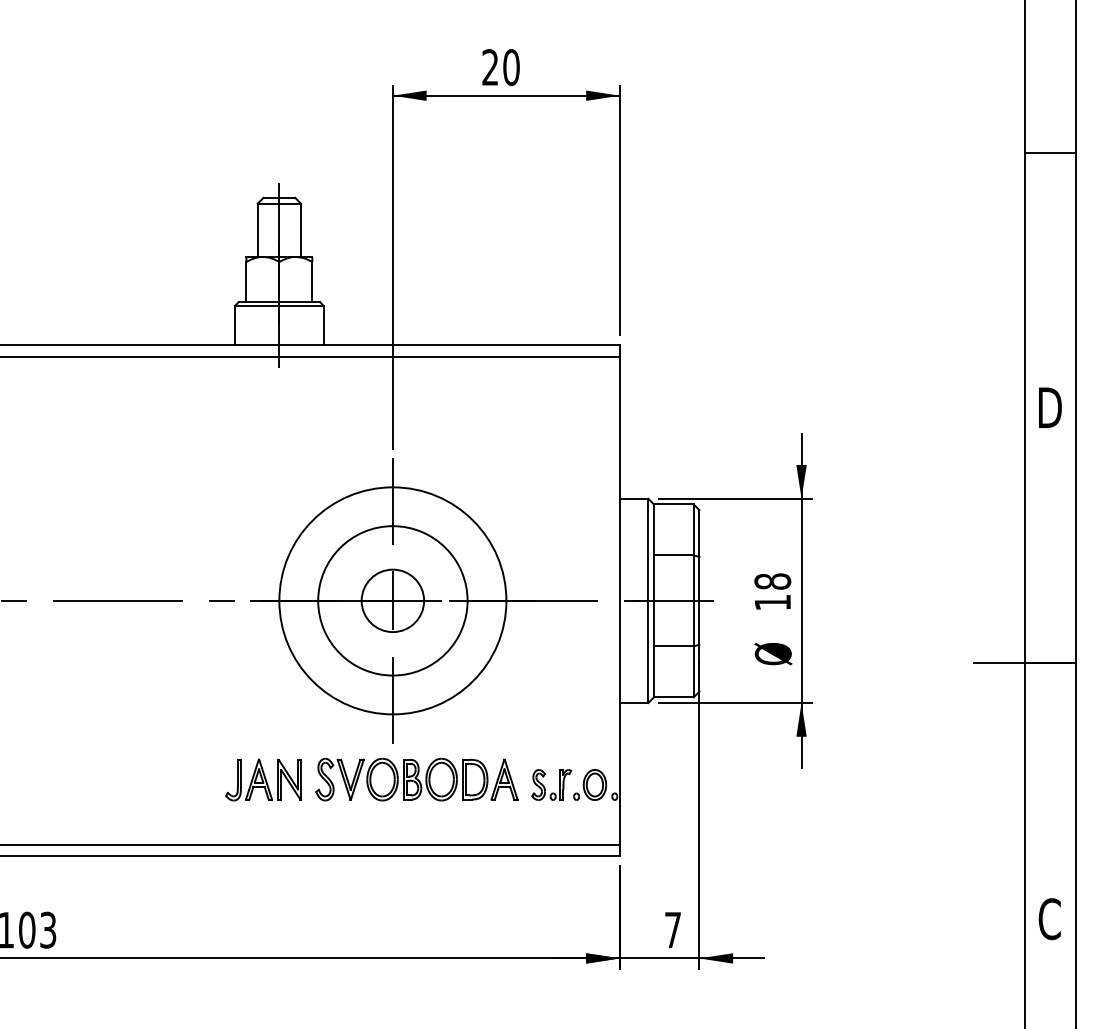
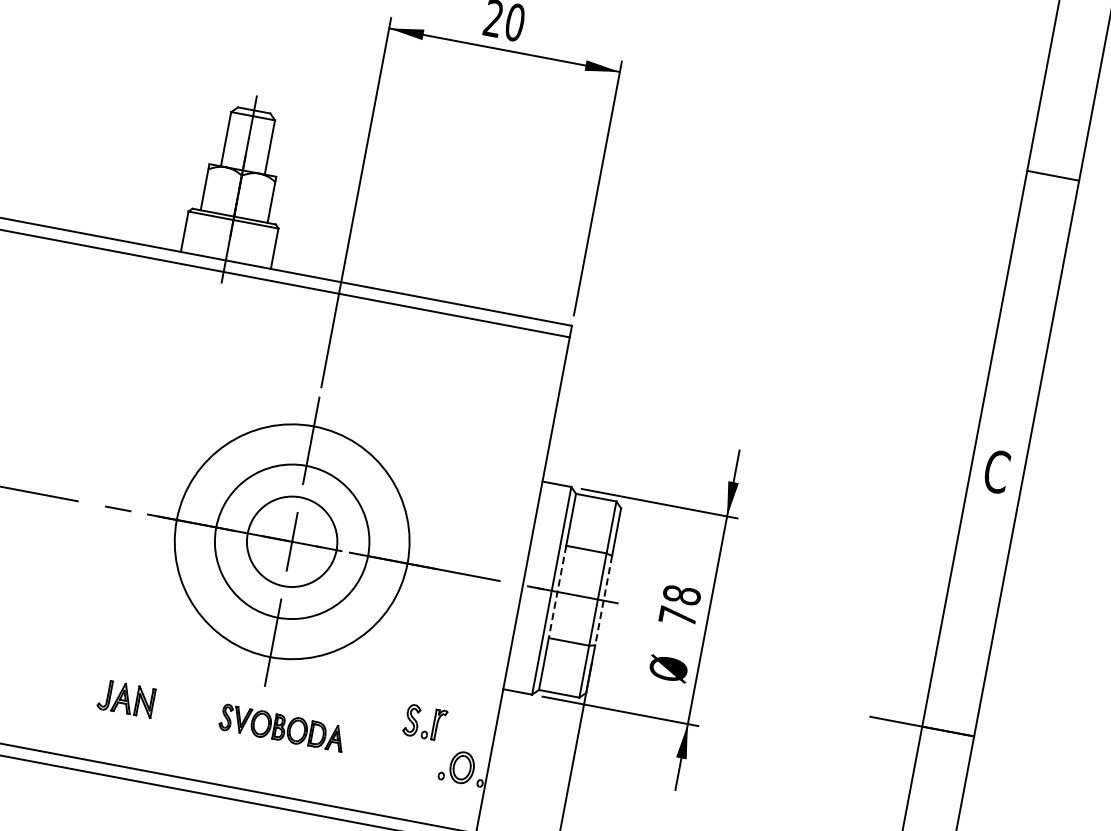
line: (1049, 152) -> (1052, 175), moved
text: (1049, 407) -> (996, 471), D -> C
circle: (392, 600) -> (291, 541), size x1.4
line: (699, 600) -> (603, 600), solid -> dashed
line: (653, 601) -> (556, 592), solid -> dashed
text: (772, 602) -> (677, 616), 18 -> 78
part: (263, 779) -> (126, 698), size x0.7
part: (416, 779) -> (281, 727), size x0.6
part: (545, 787) -> (418, 724), moved

